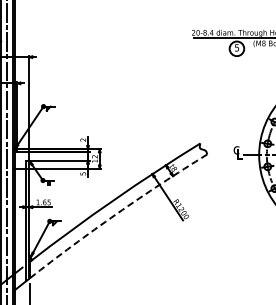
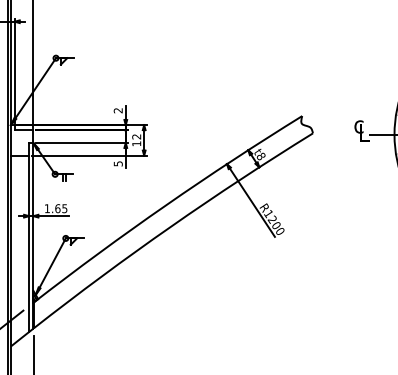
arc: (116, 213) -> (170, 226), dashed -> solid

